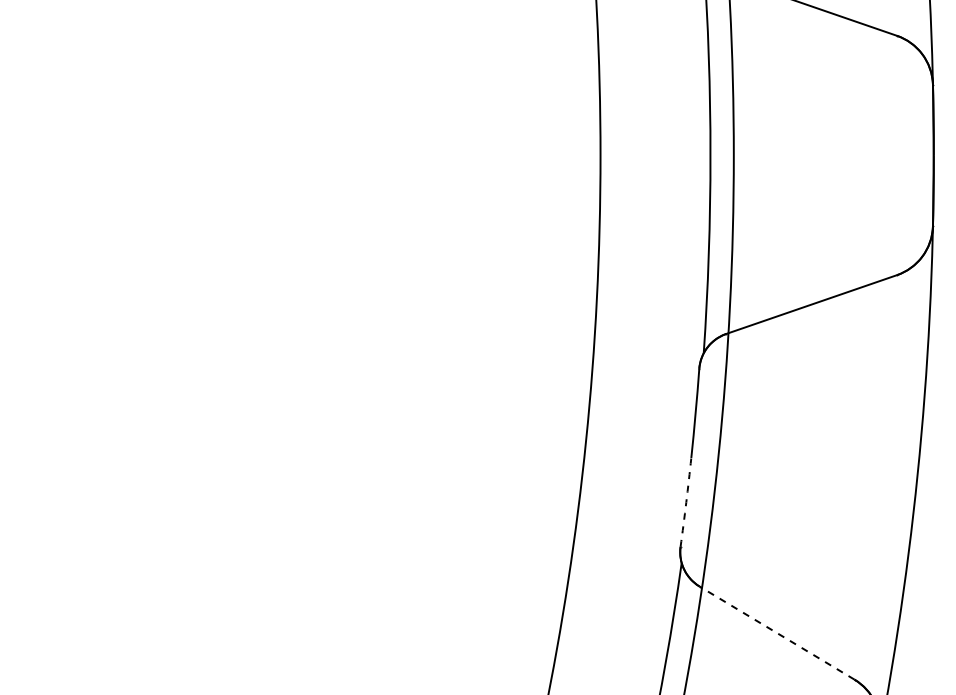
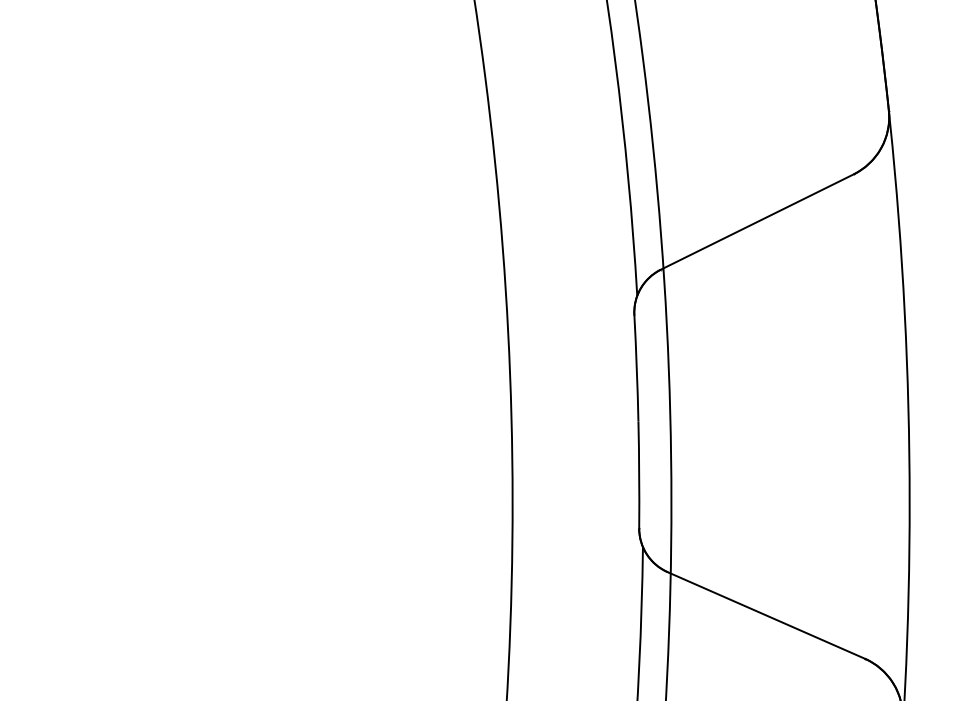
arc: (686, 502) -> (639, 474), dashed -> solid
line: (776, 632) -> (765, 614), dashed -> solid

